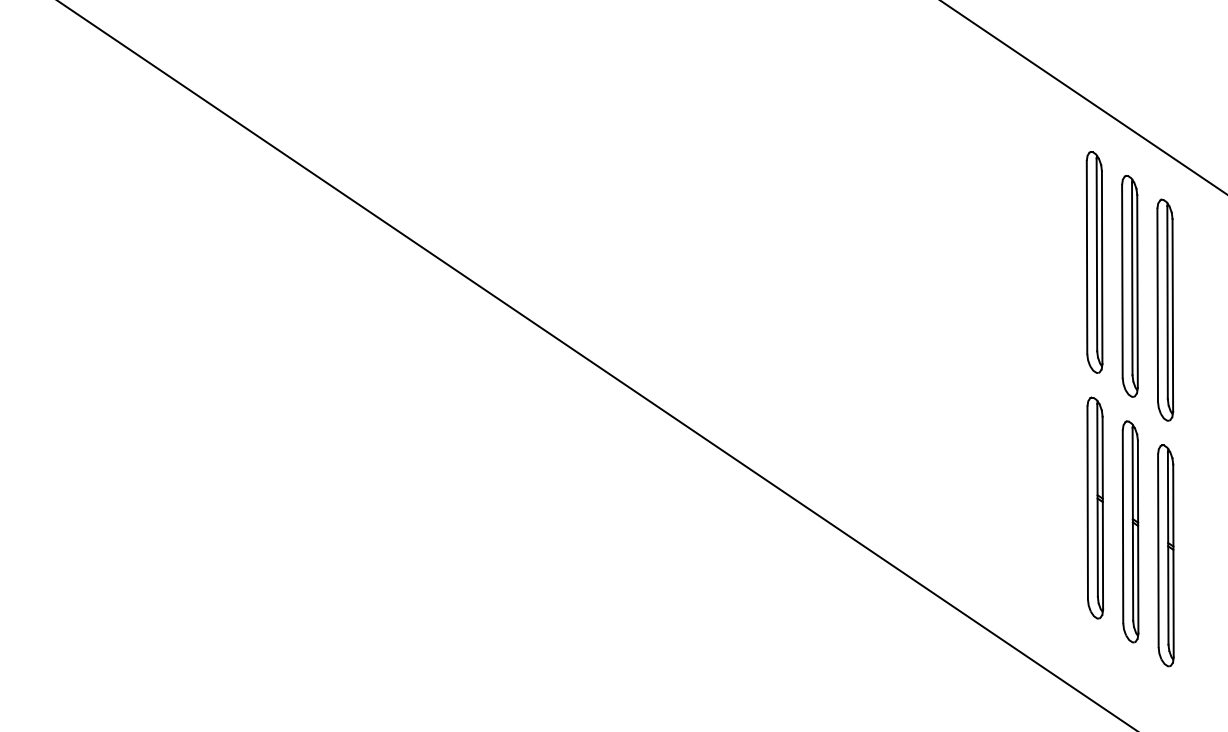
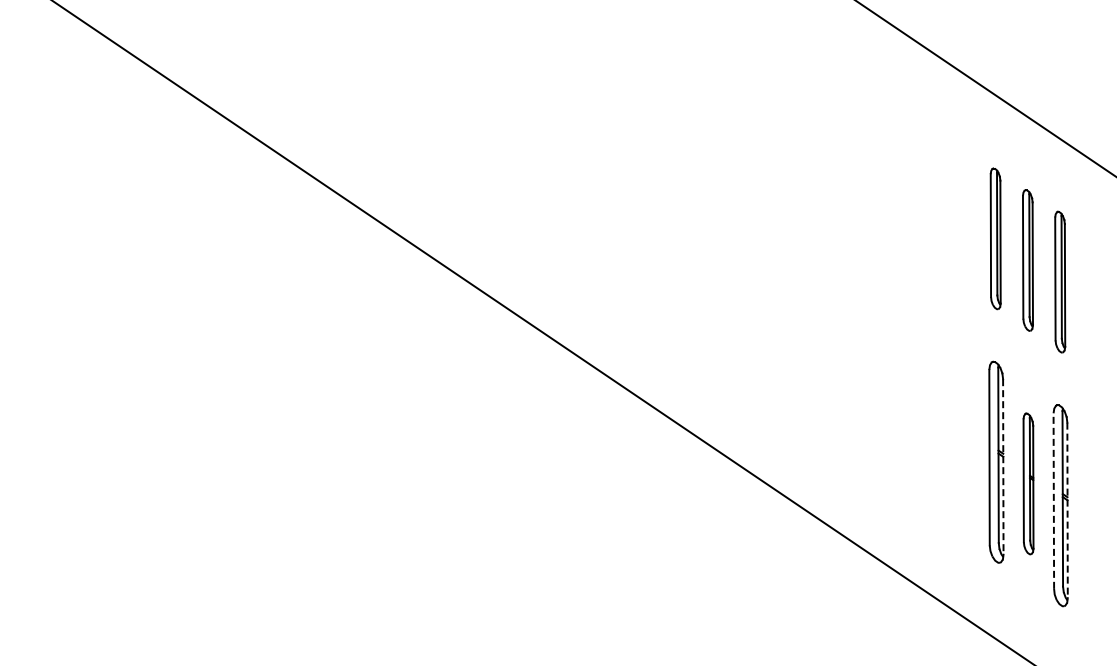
part: (1094, 262) -> (995, 238), size x0.7
part: (1129, 286) -> (1027, 260), size x0.7
part: (1165, 309) -> (1060, 281), size x0.7
line: (1103, 512) -> (1003, 466), solid -> dashed
part: (1130, 531) -> (1028, 483), size x0.7
line: (1158, 551) -> (1053, 501), solid -> dashed
line: (1173, 561) -> (1067, 510), solid -> dashed

